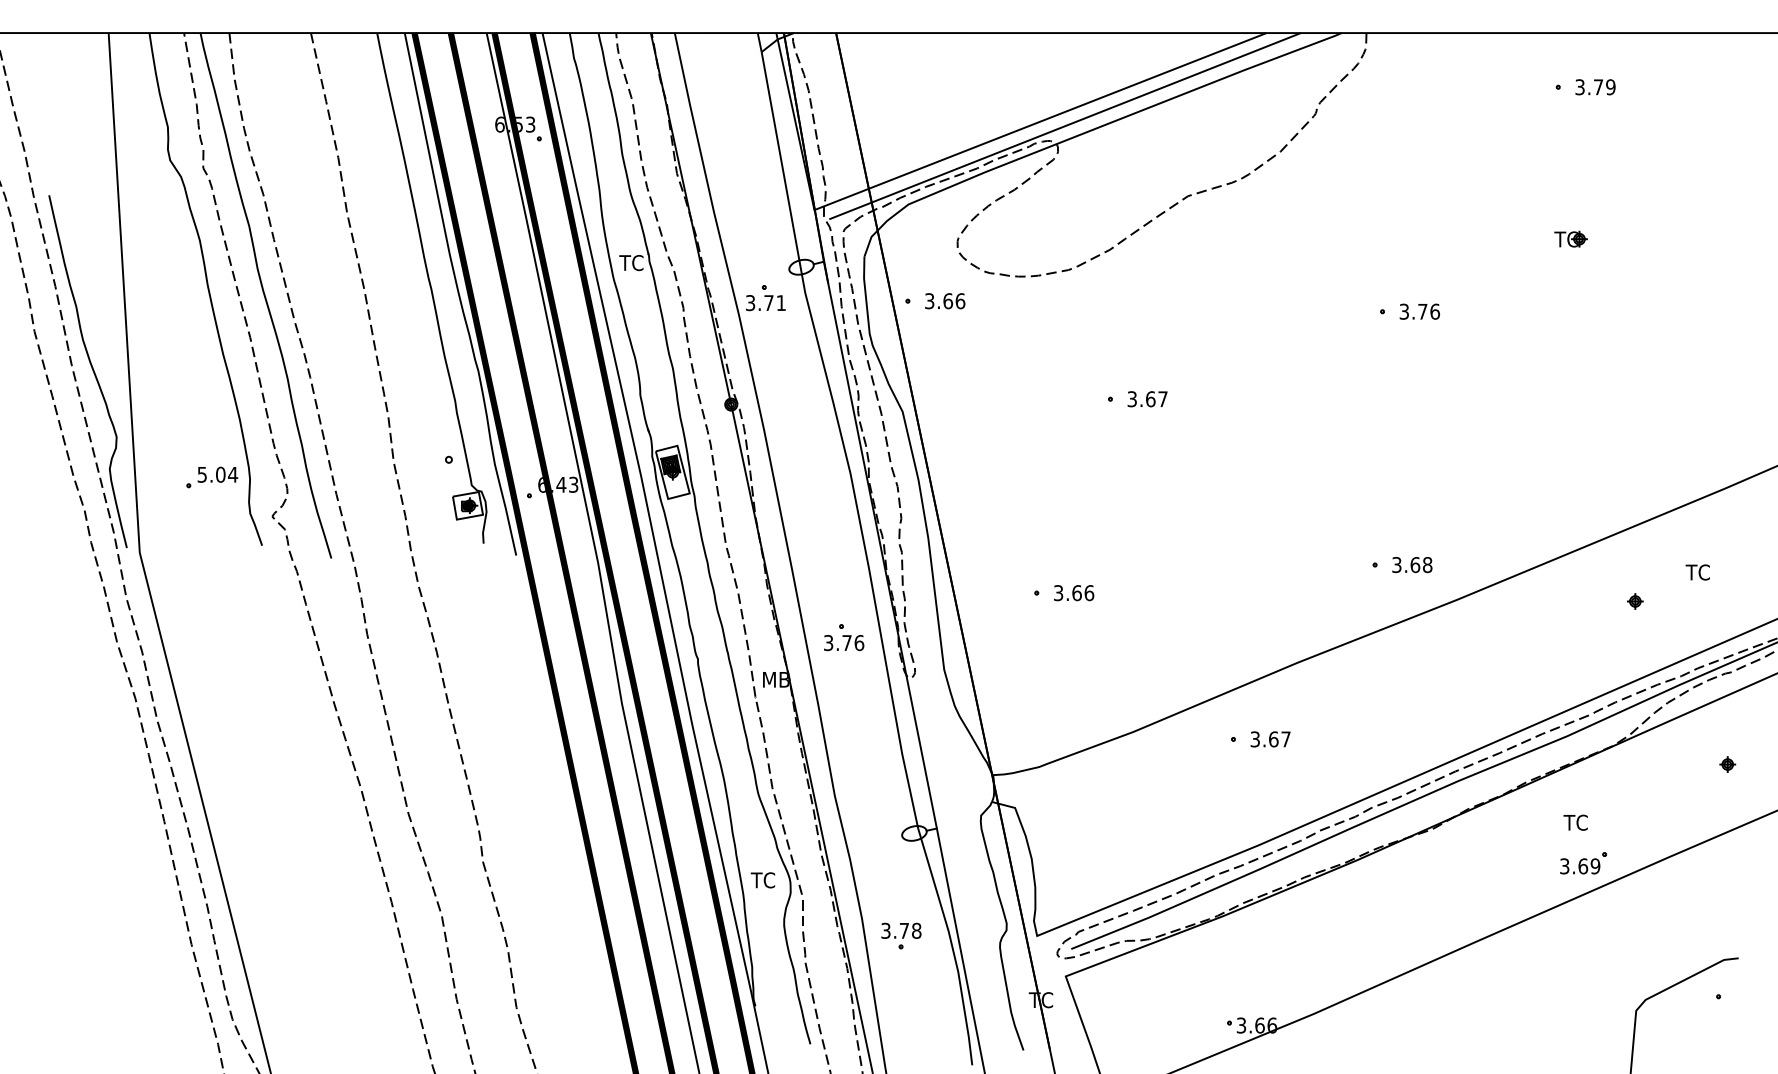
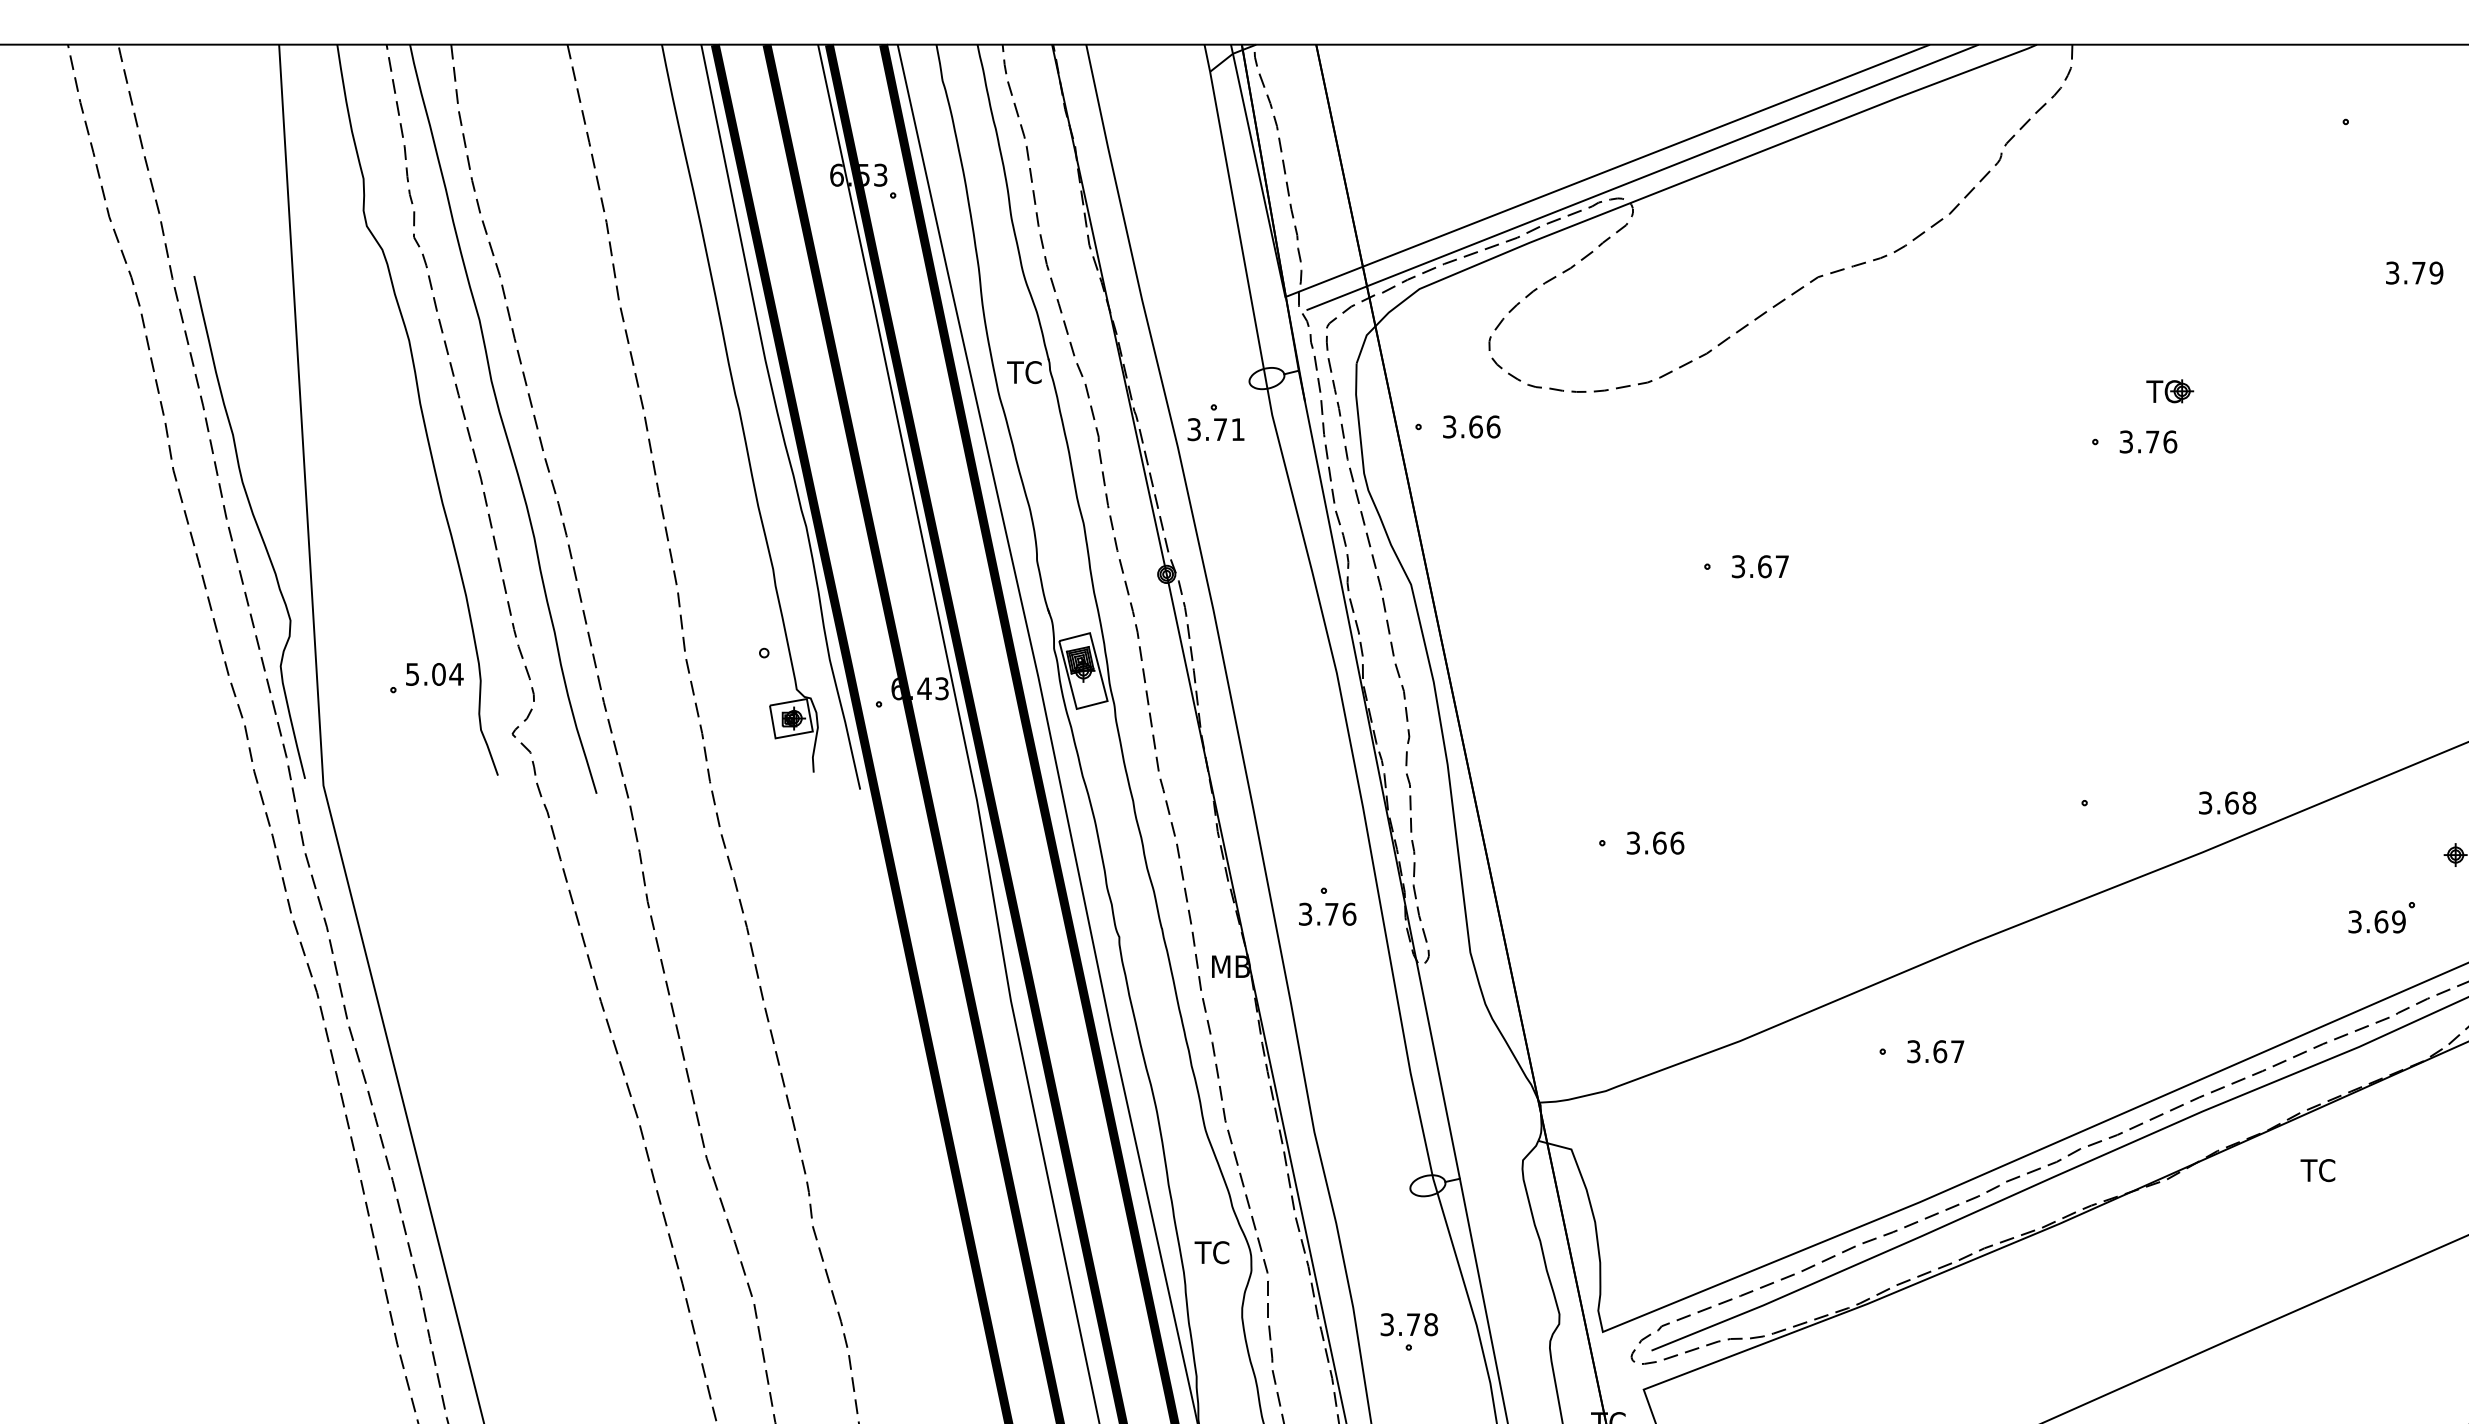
text: (1595, 87) -> (2414, 273), moved
part: (1570, 238) -> (2169, 390), moved
text: (1412, 565) -> (2227, 803), moved
text: (1575, 822) -> (2317, 1170), moved
part: (1583, 863) -> (2381, 917), moved

